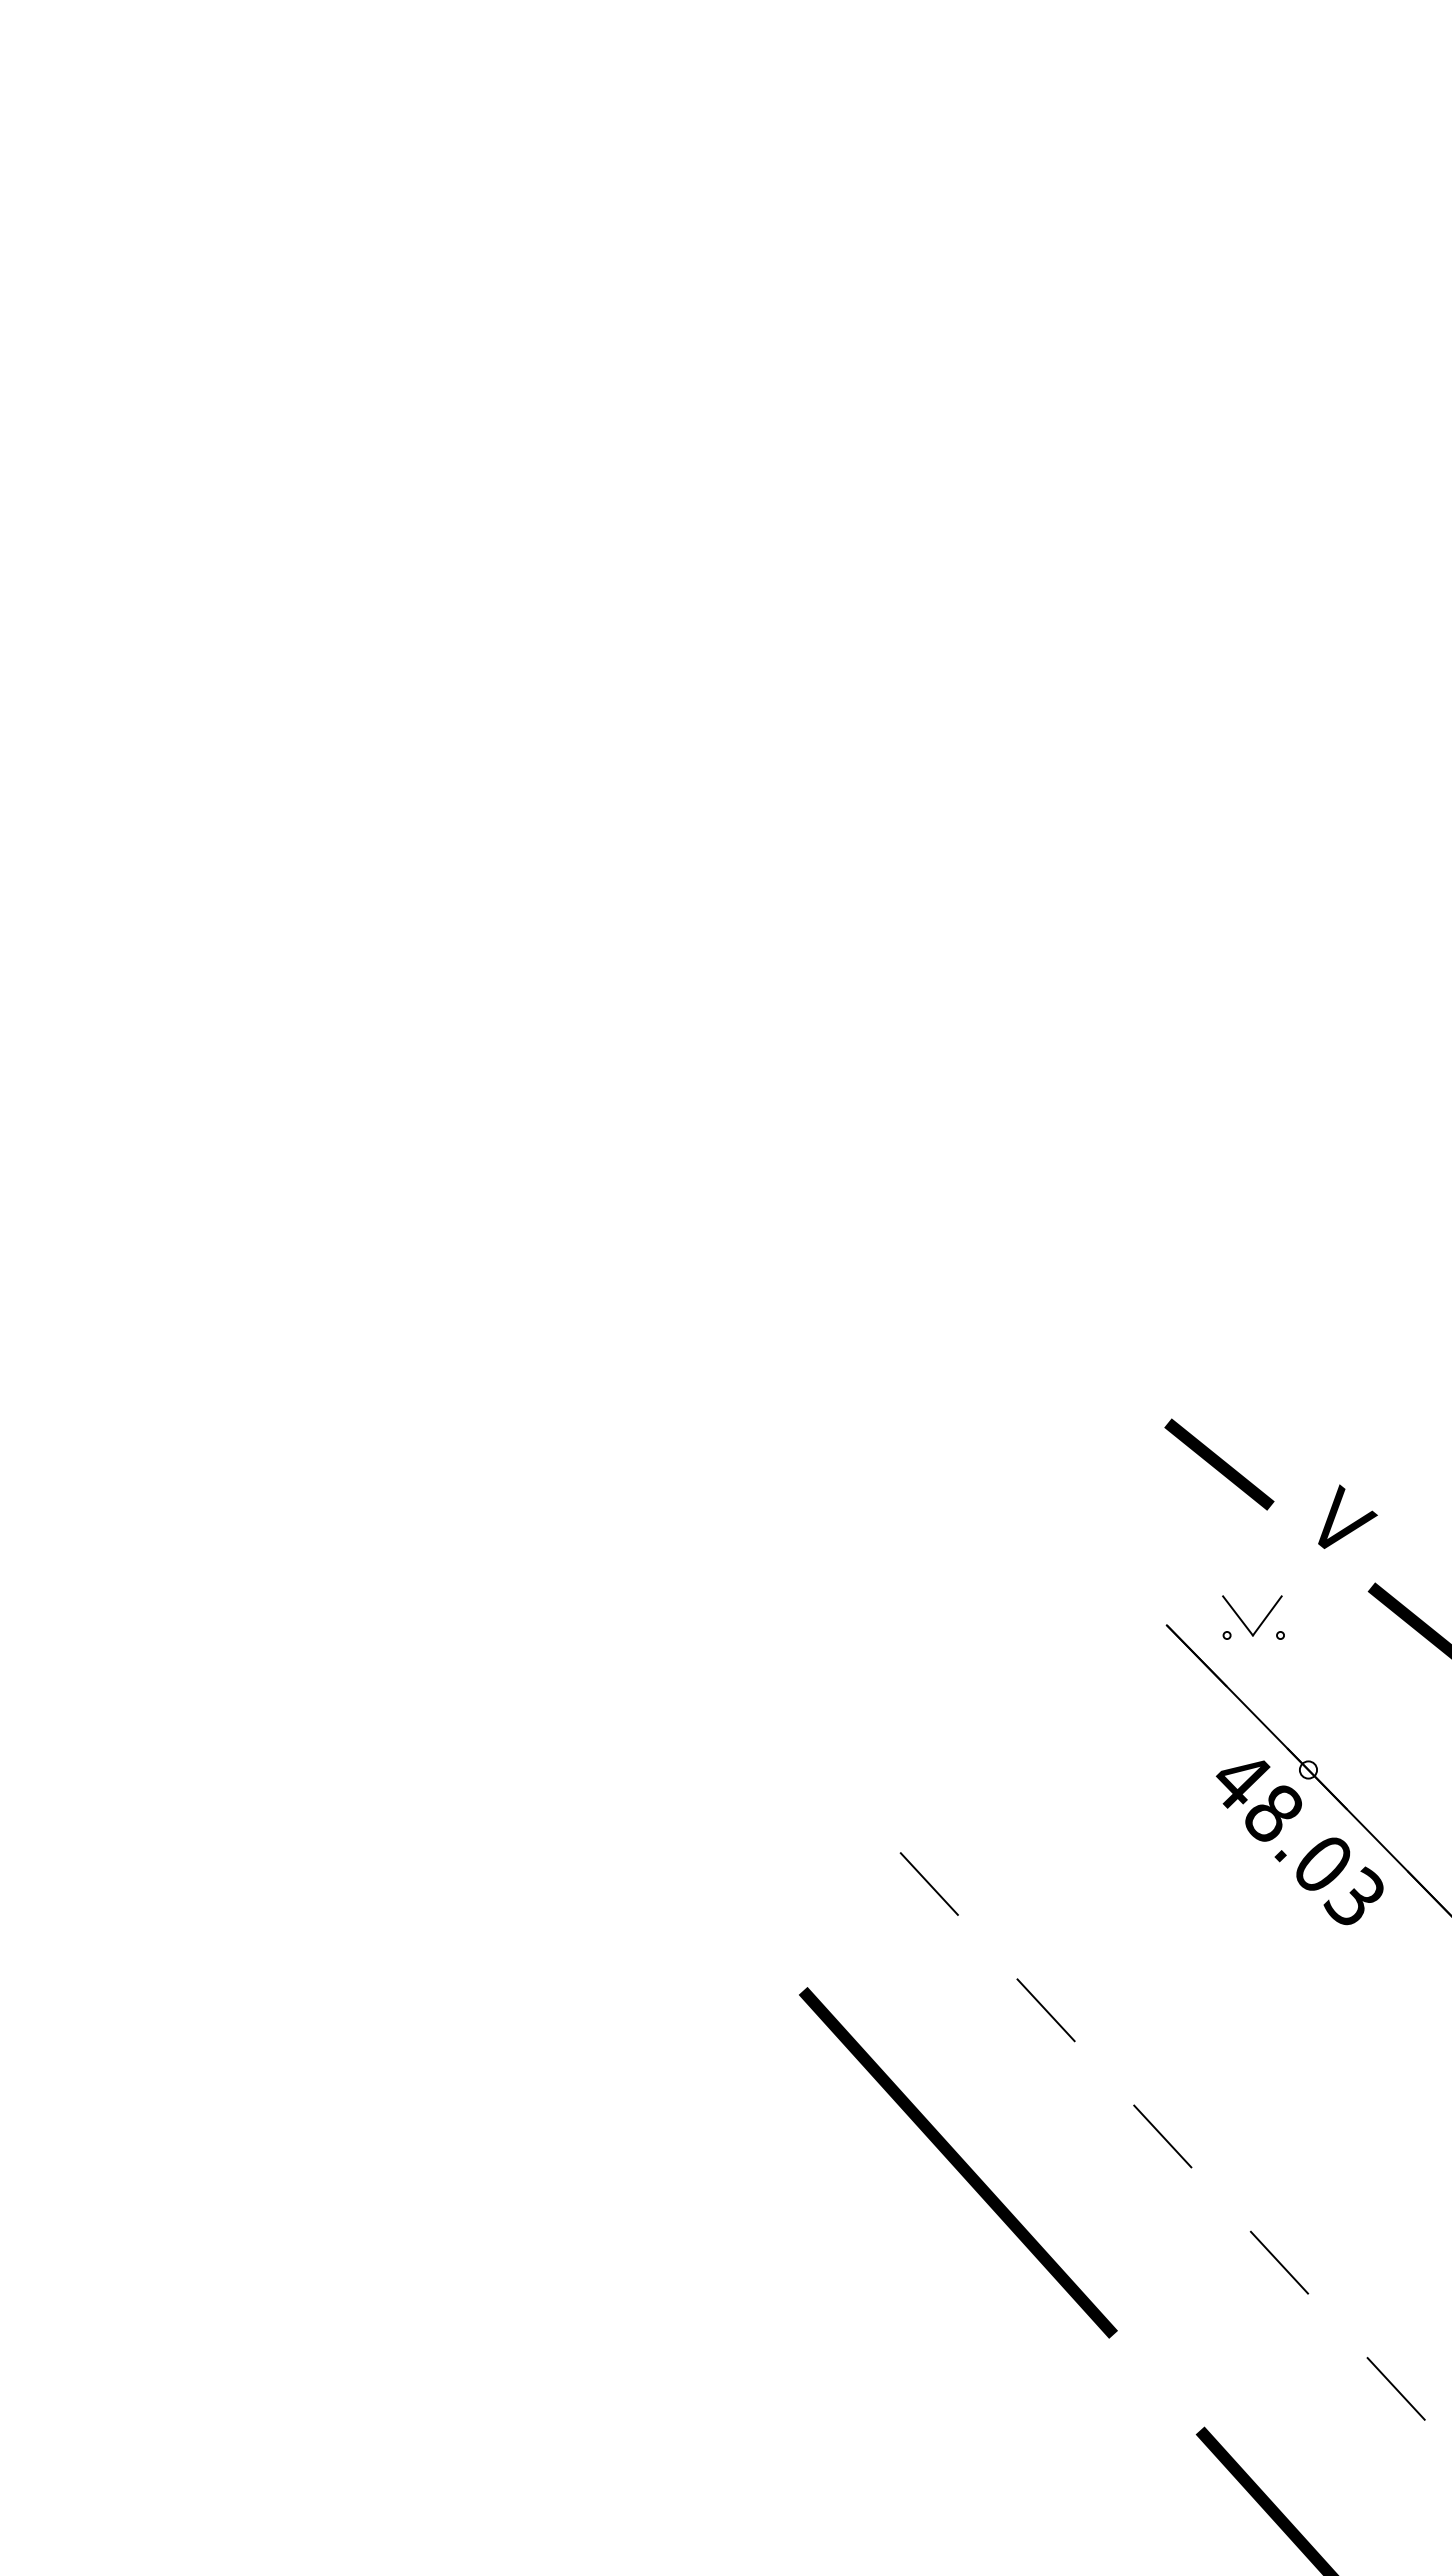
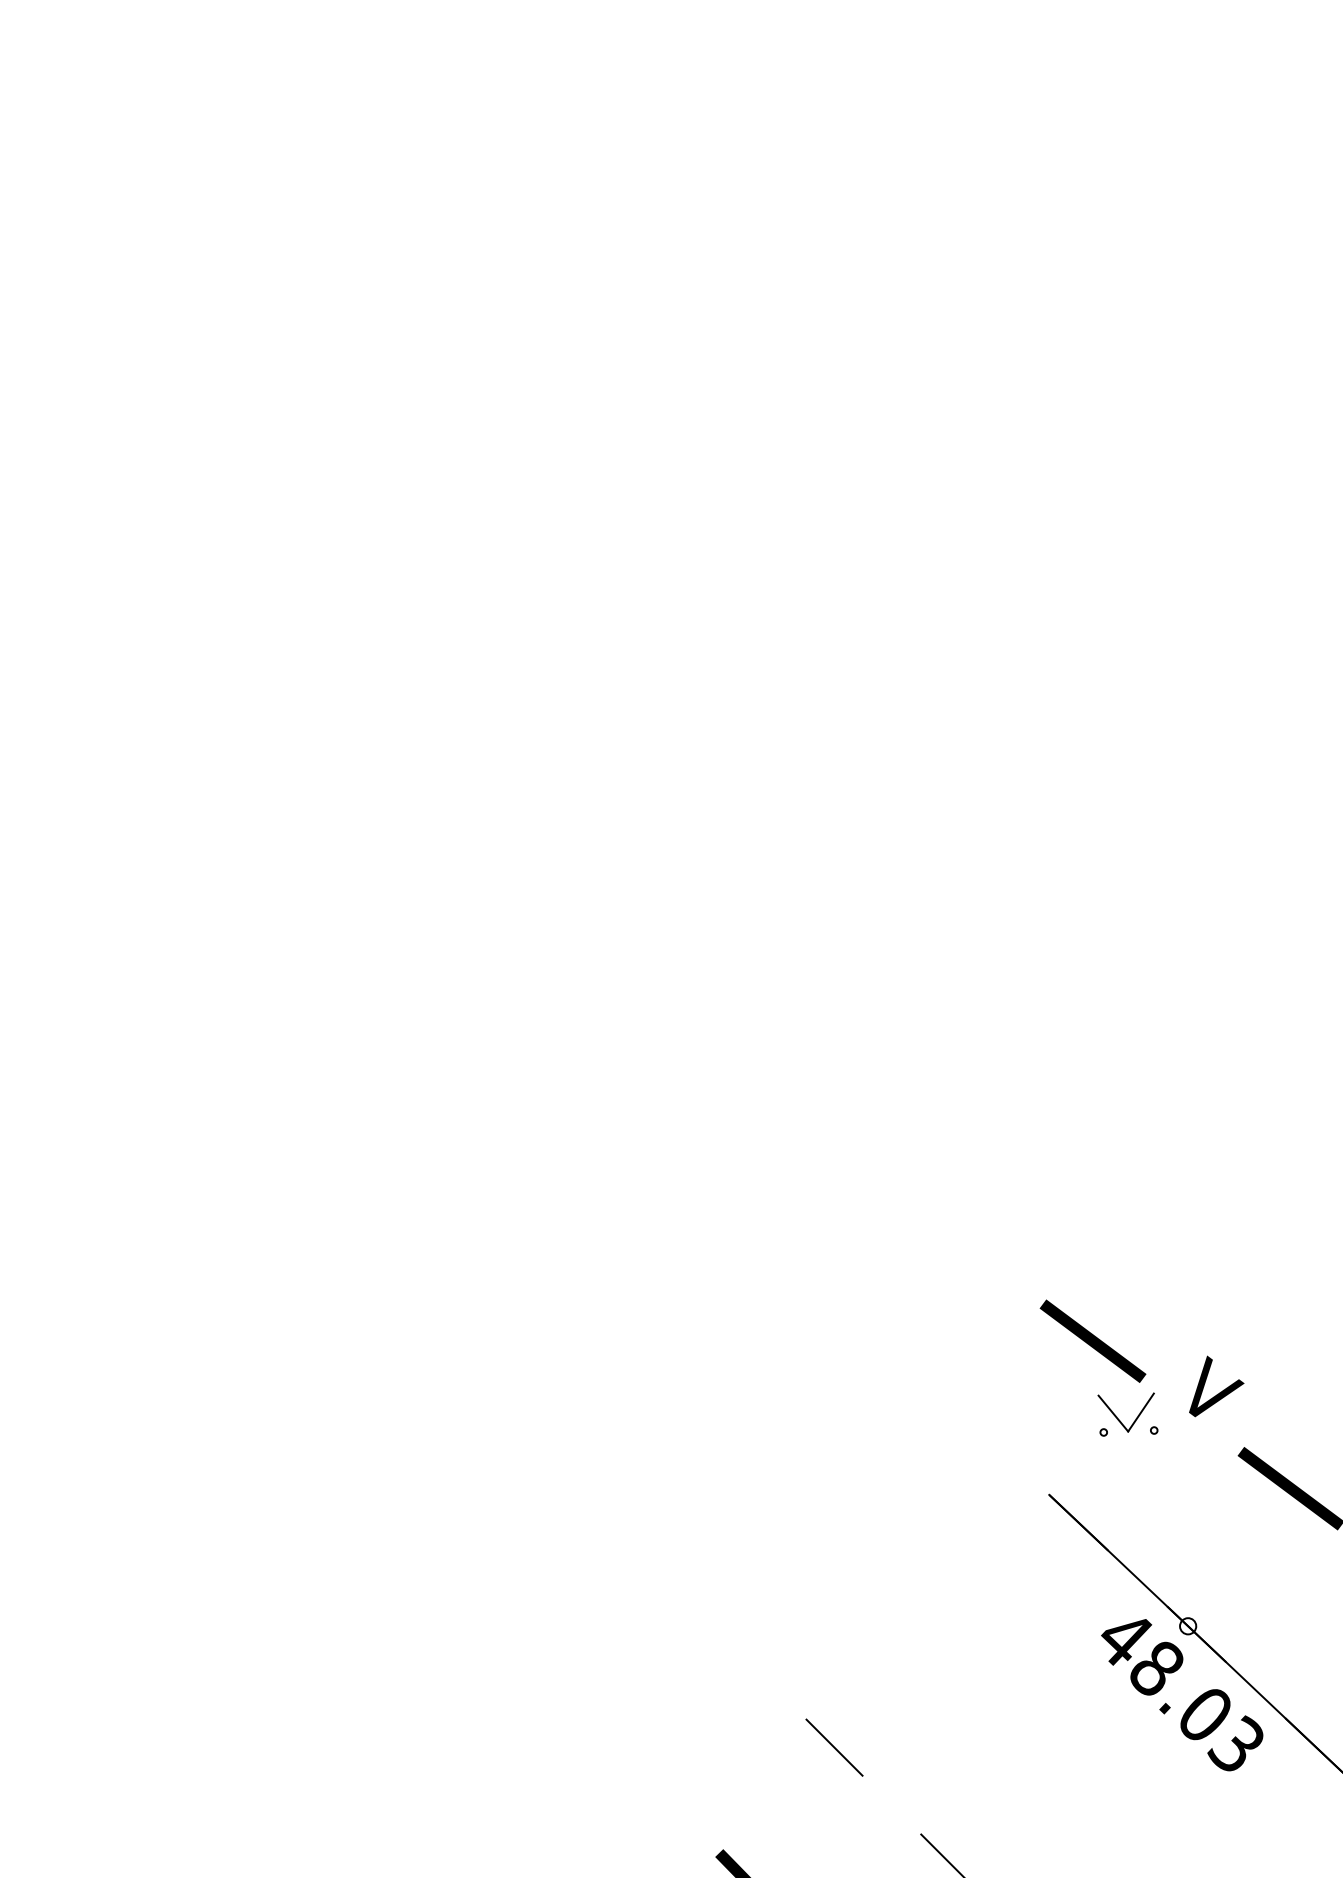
part: (1260, 1623) -> (1134, 1419), moved

